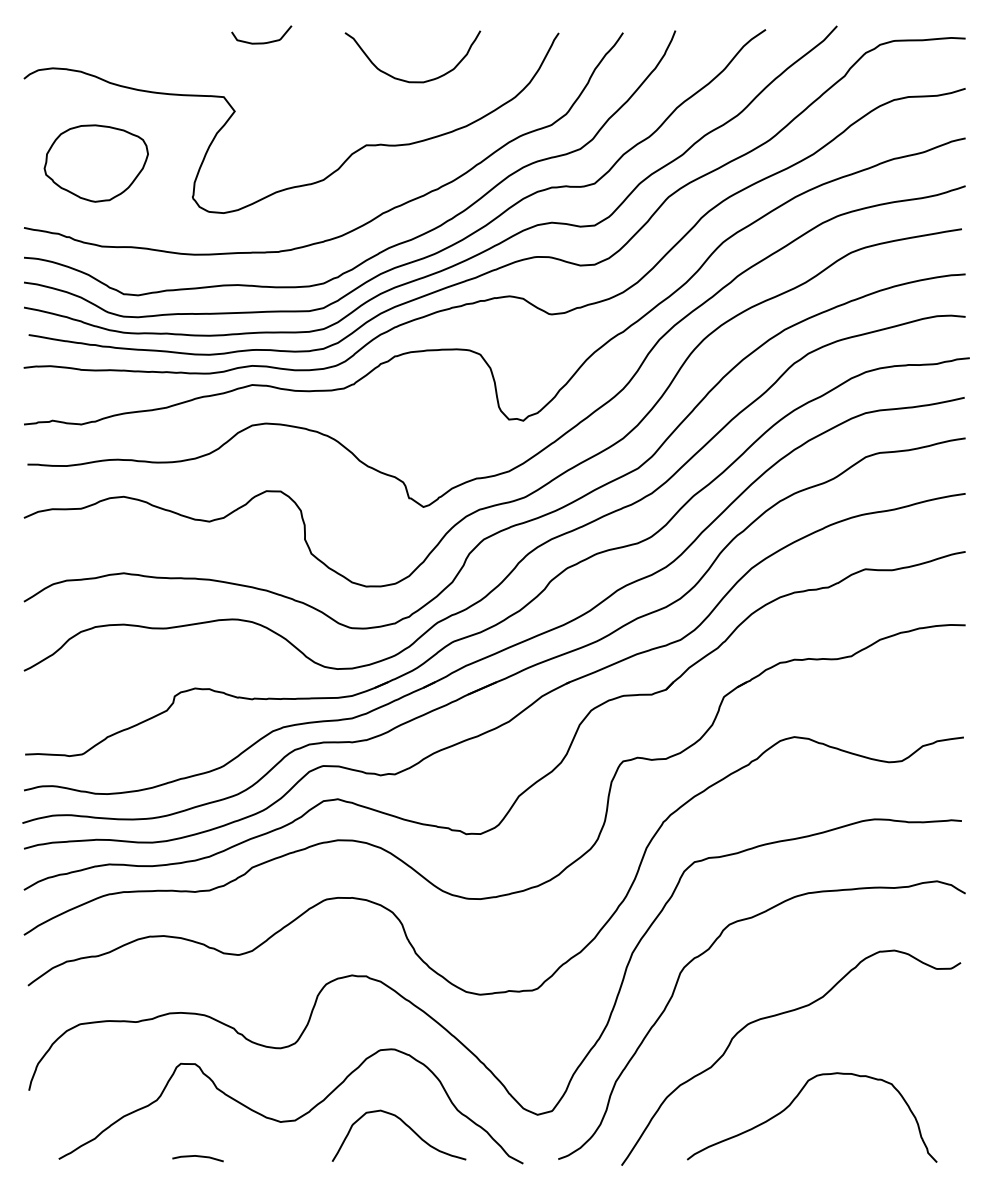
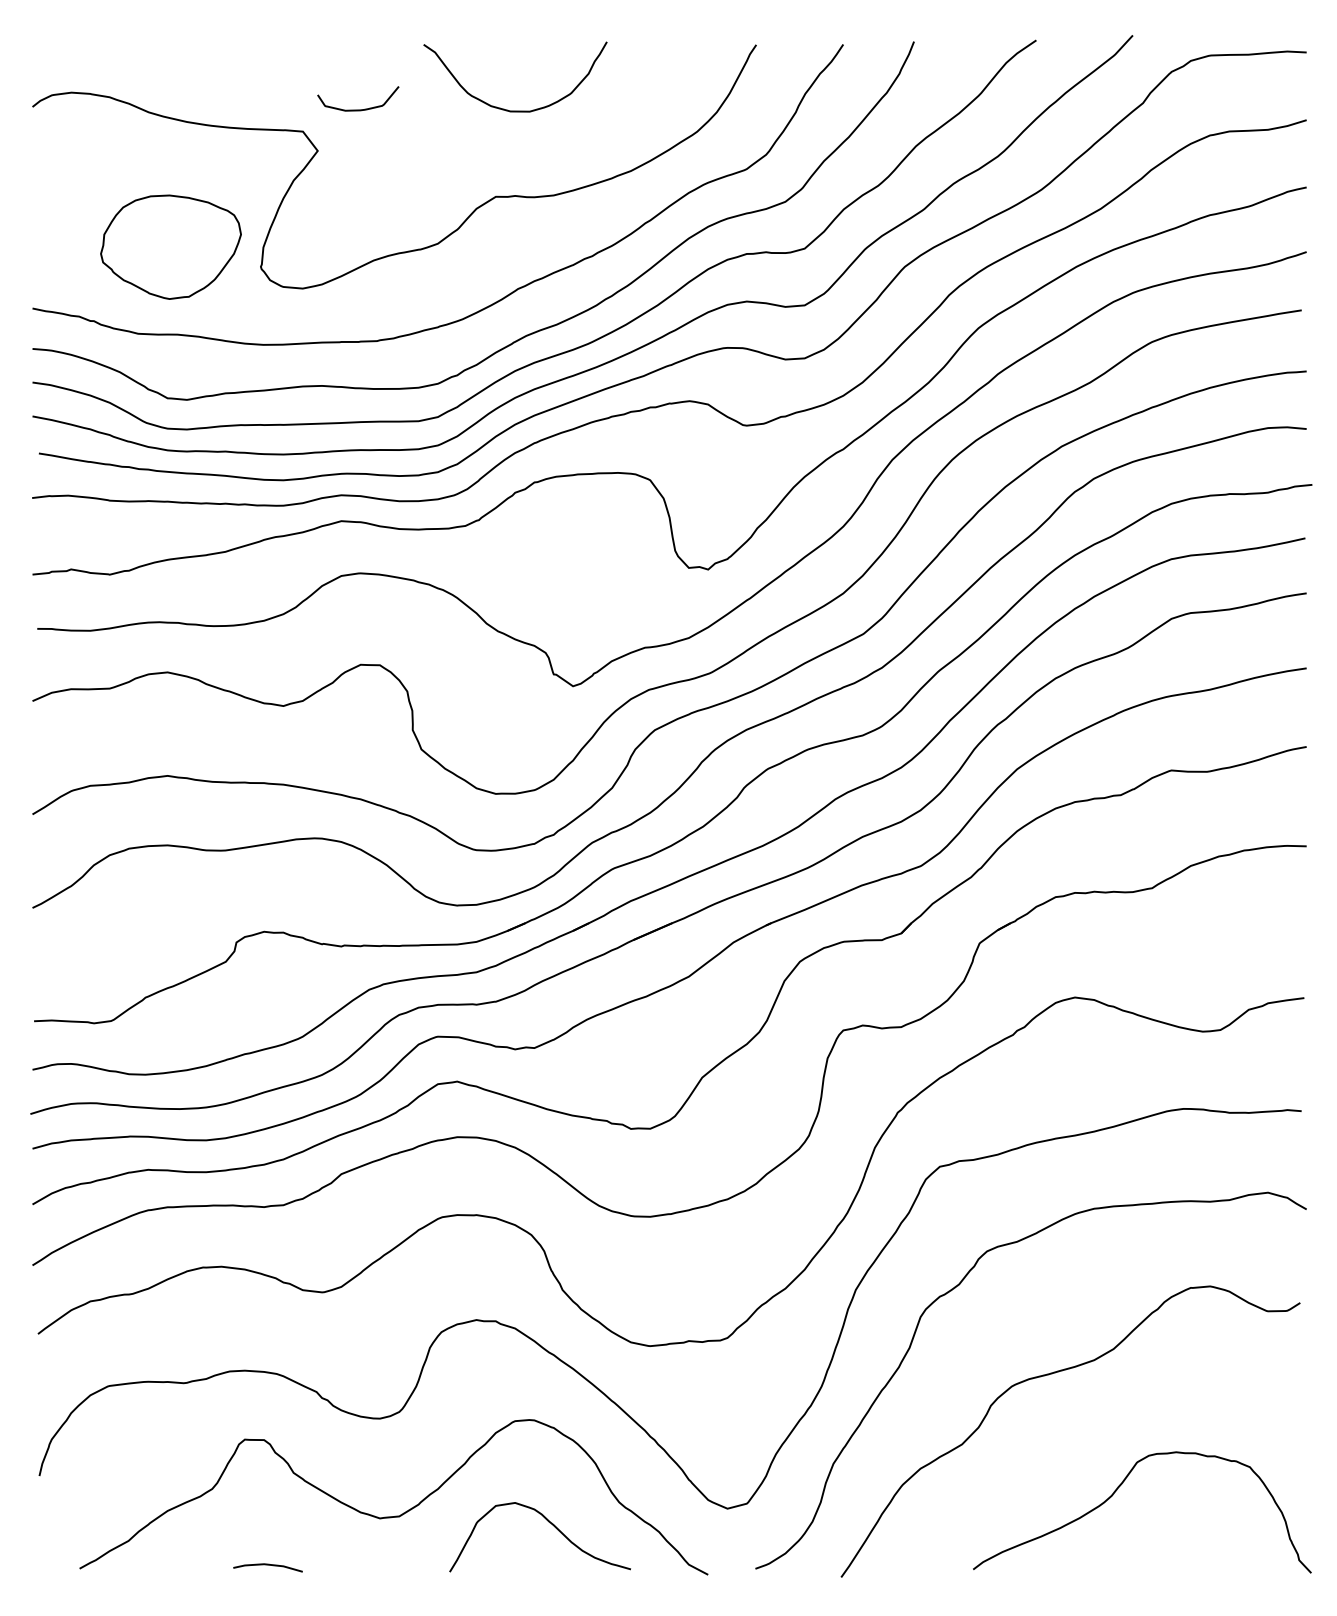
curve: (261, 42) -> (357, 109), moved
curve: (407, 80) -> (508, 109), moved
part: (95, 163) -> (169, 247), moved
curve: (792, 1103) -> (1115, 1493), moved

